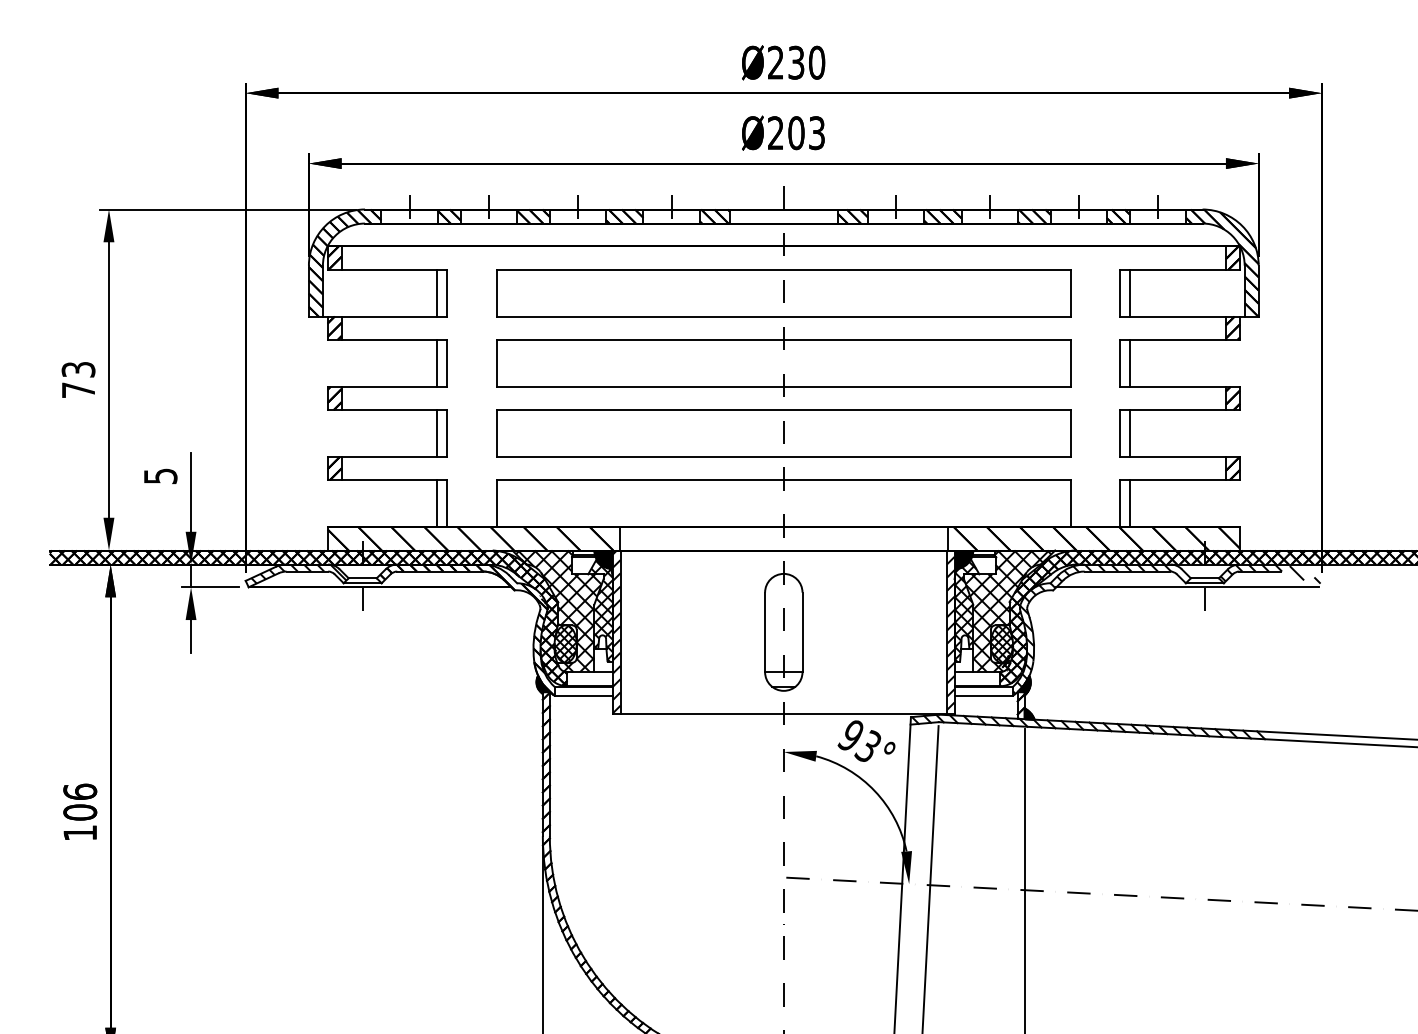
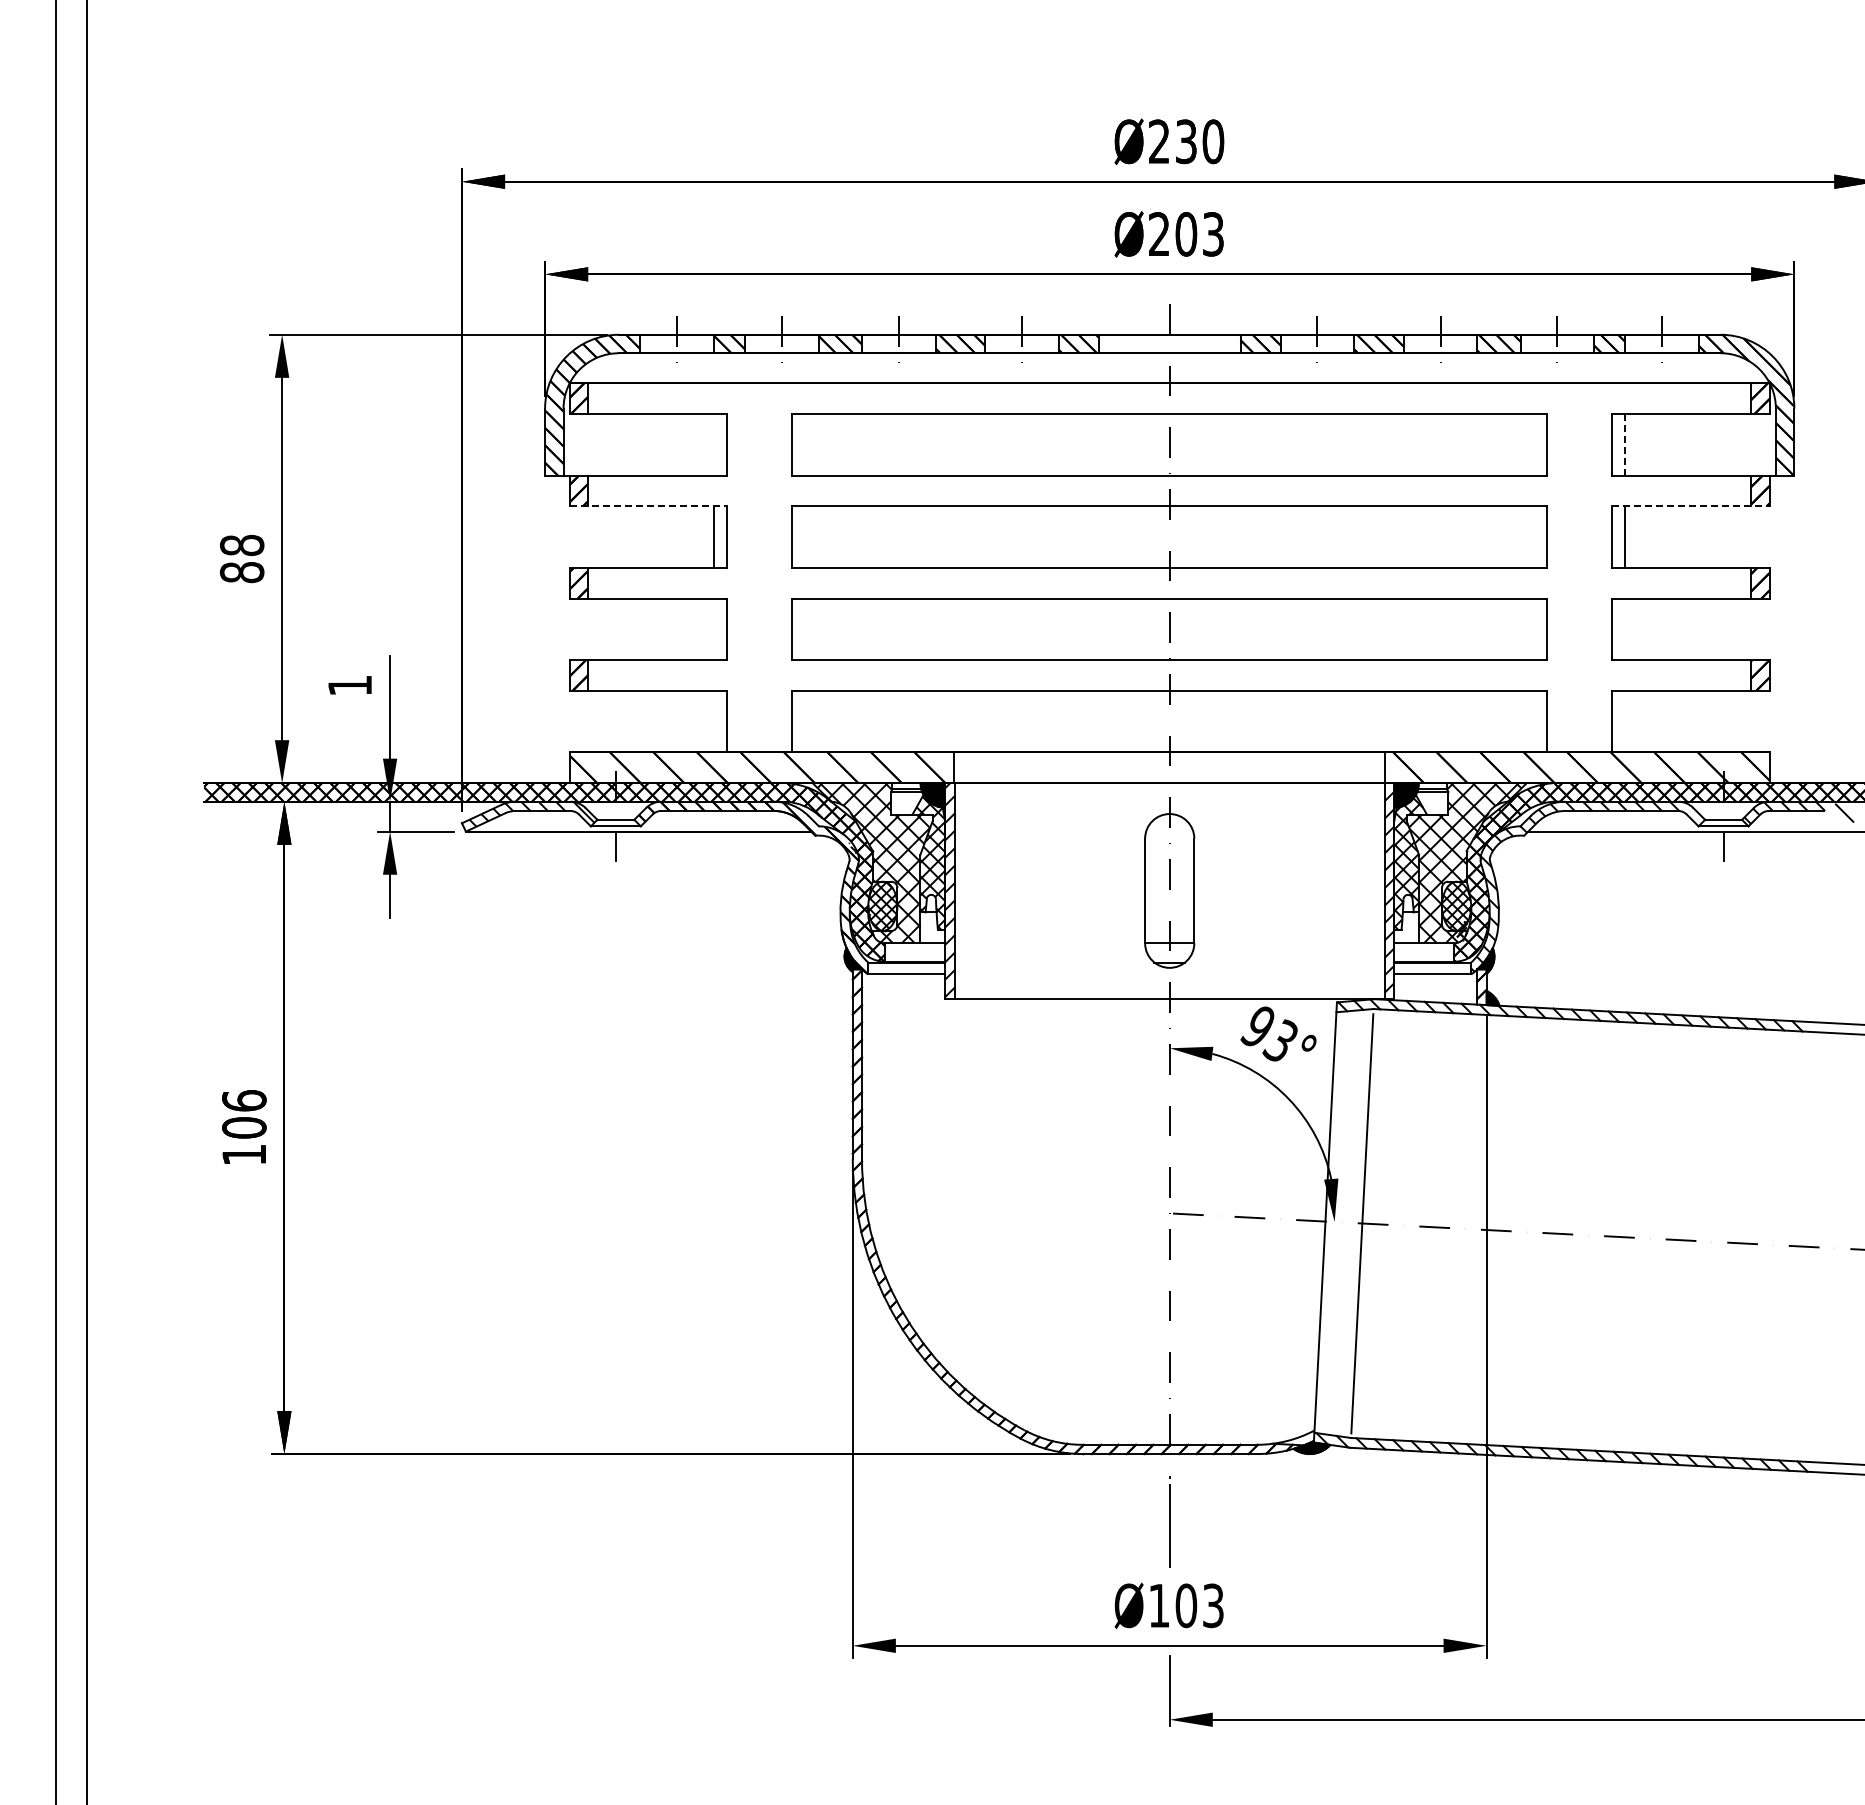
line: (437, 292) -> (714, 444), removed
line: (1130, 292) -> (1625, 444), solid -> dashed
line: (387, 340) -> (648, 506), solid -> dashed
line: (1180, 340) -> (1691, 506), solid -> dashed
text: (78, 379) -> (241, 558), 73 -> 88
line: (437, 433) -> (714, 629), removed
line: (1130, 433) -> (1625, 629), removed
text: (160, 476) -> (350, 685), 5 -> 1
line: (437, 503) -> (714, 721), removed
line: (1130, 503) -> (1625, 721), removed

